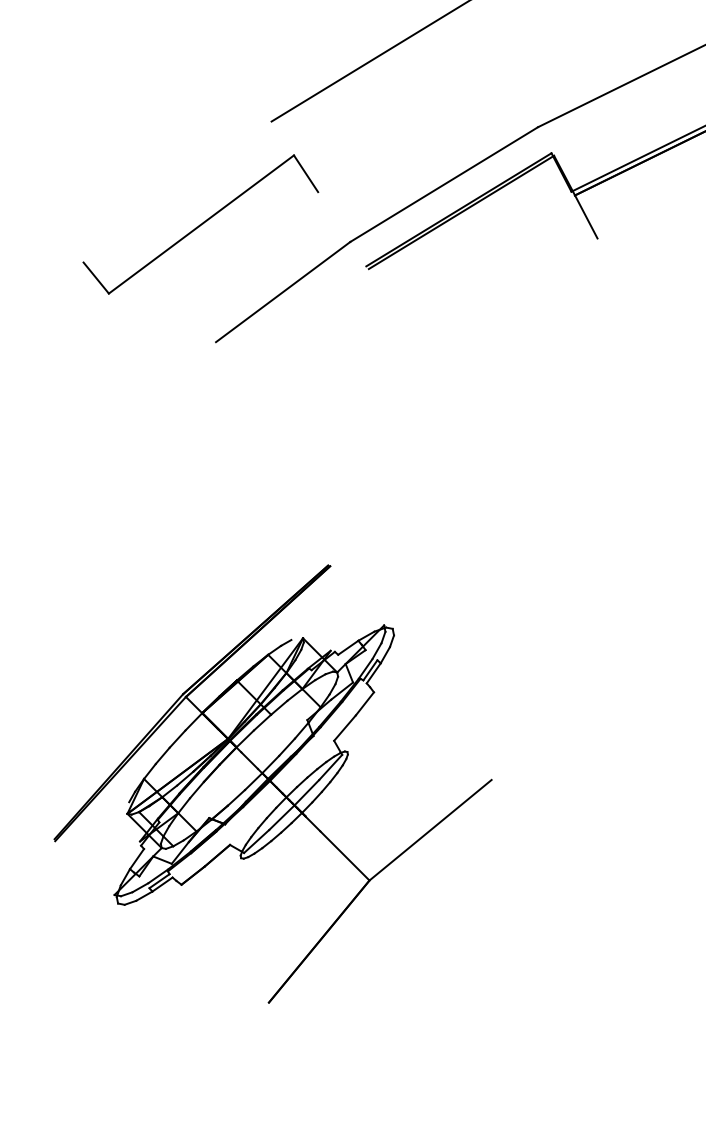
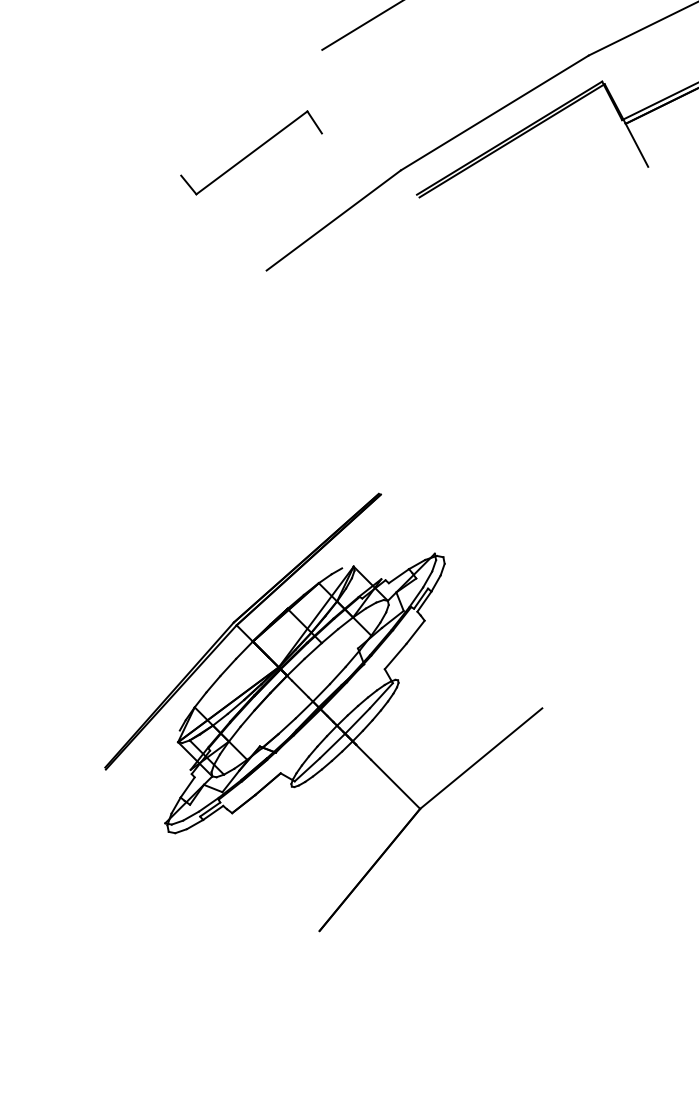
part: (200, 224) -> (251, 152), size x0.6

